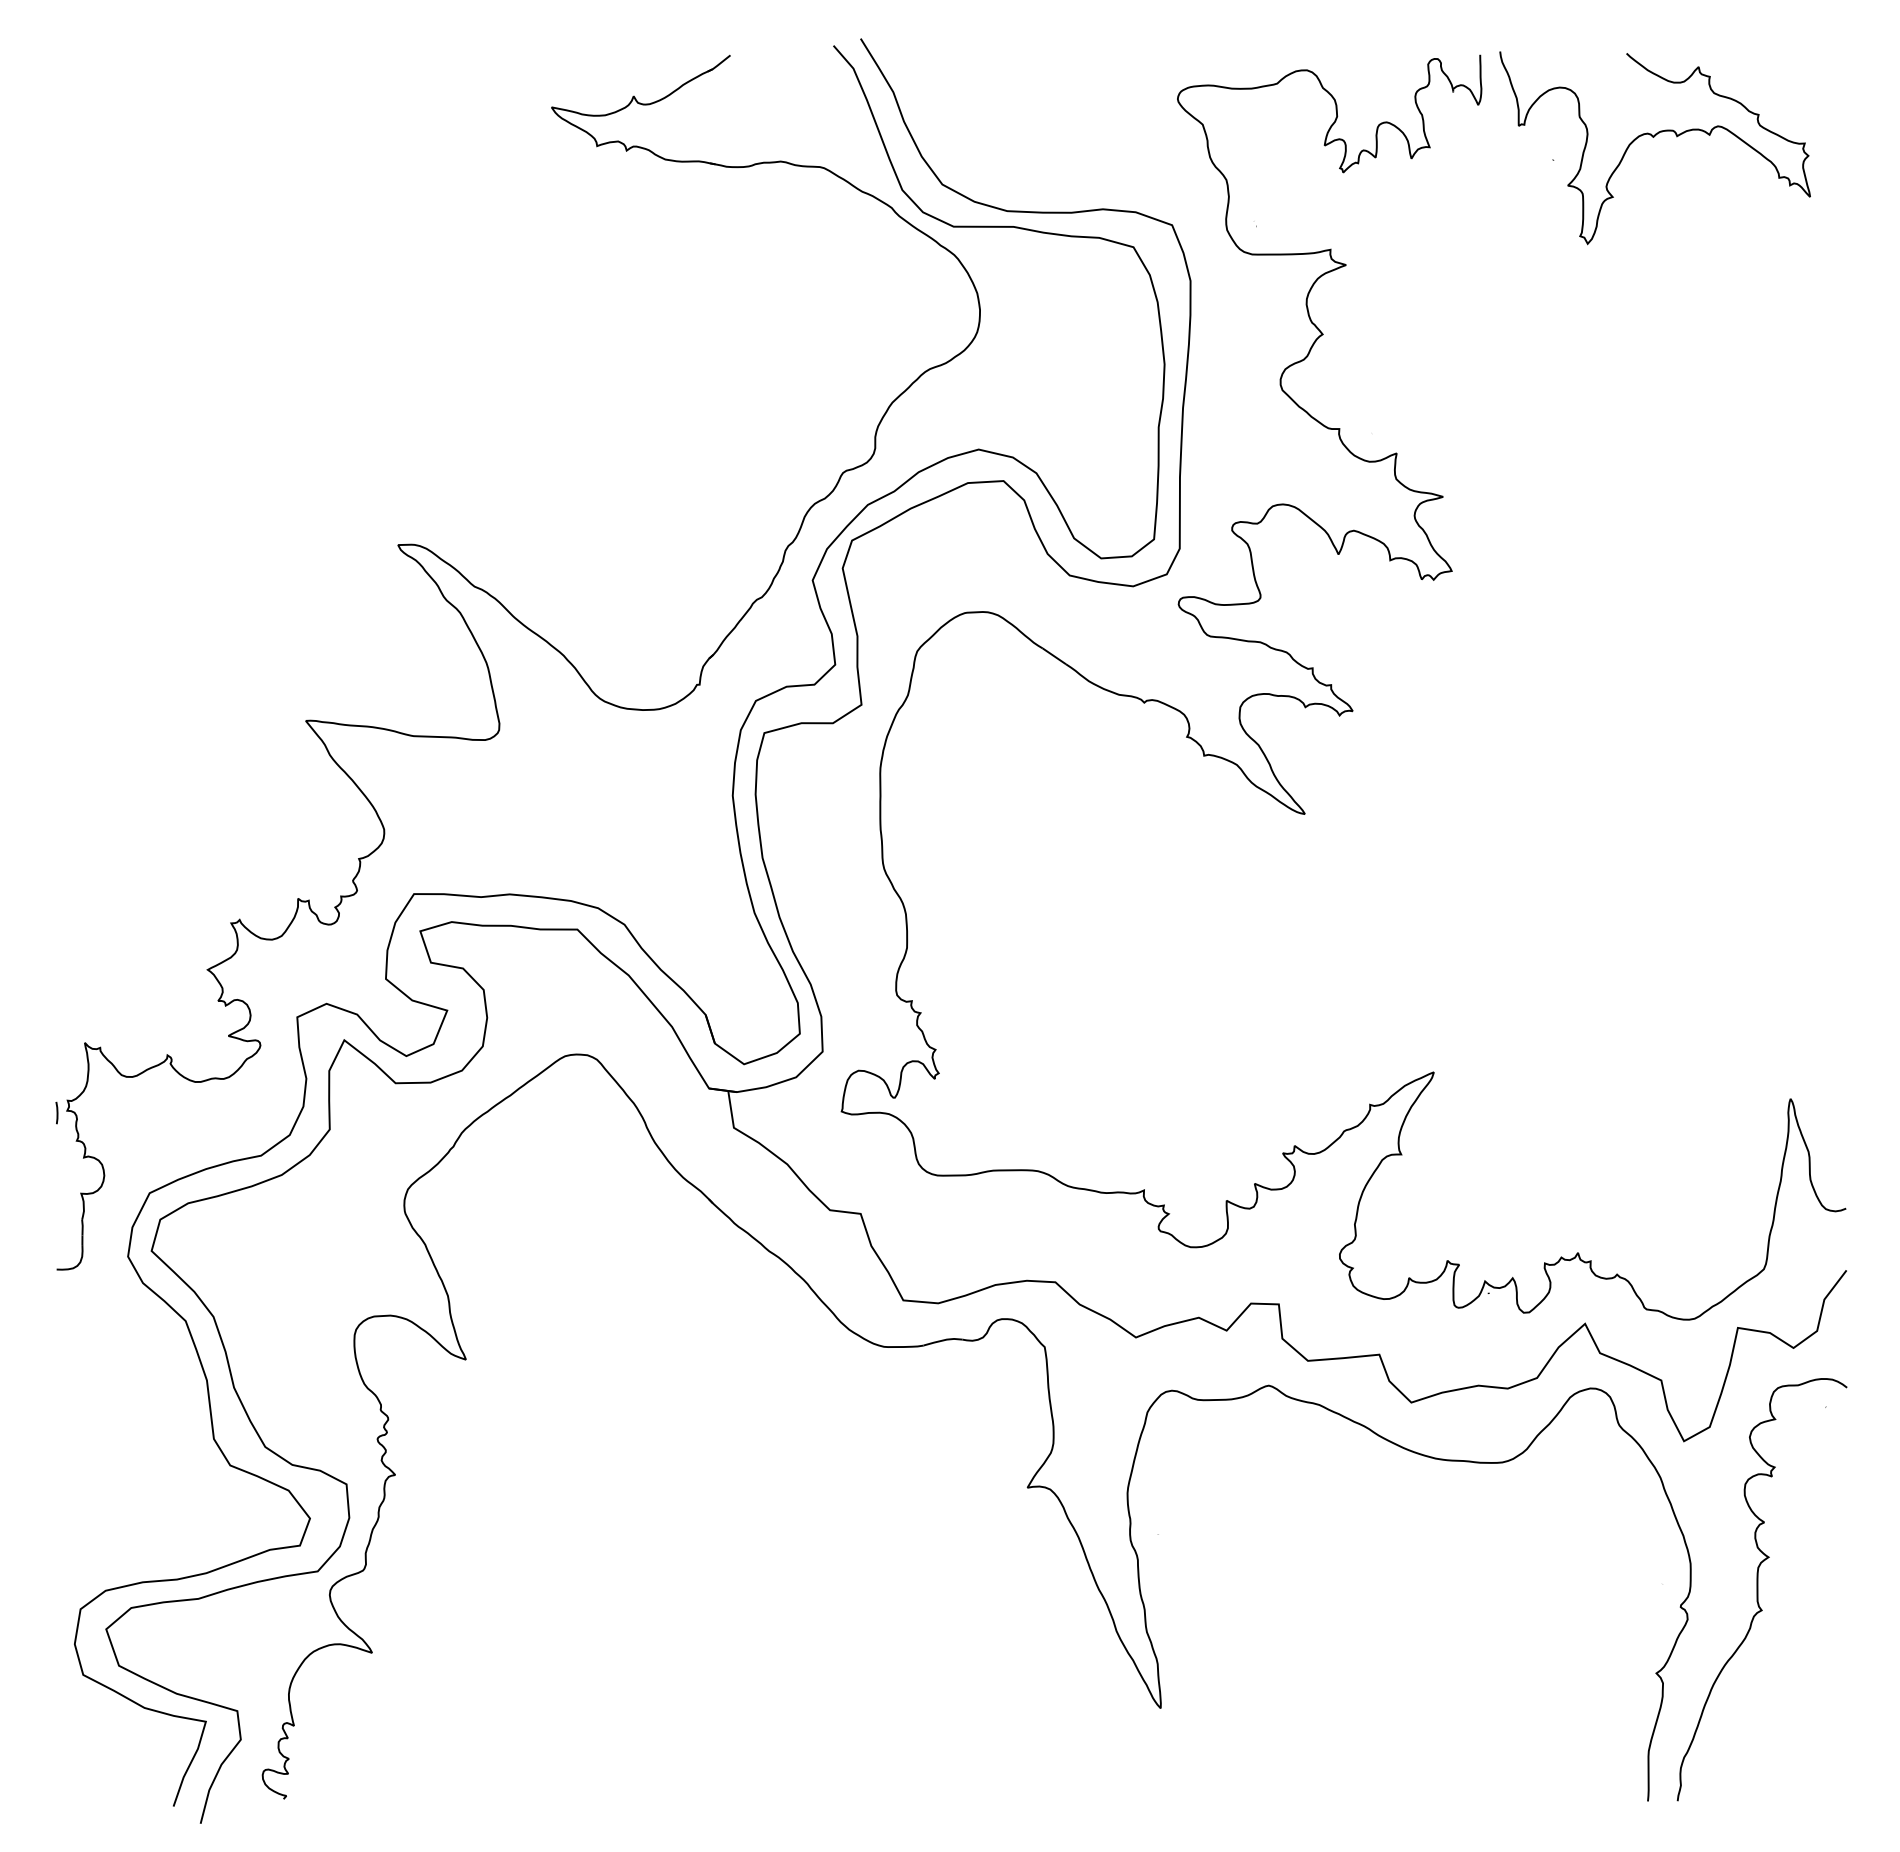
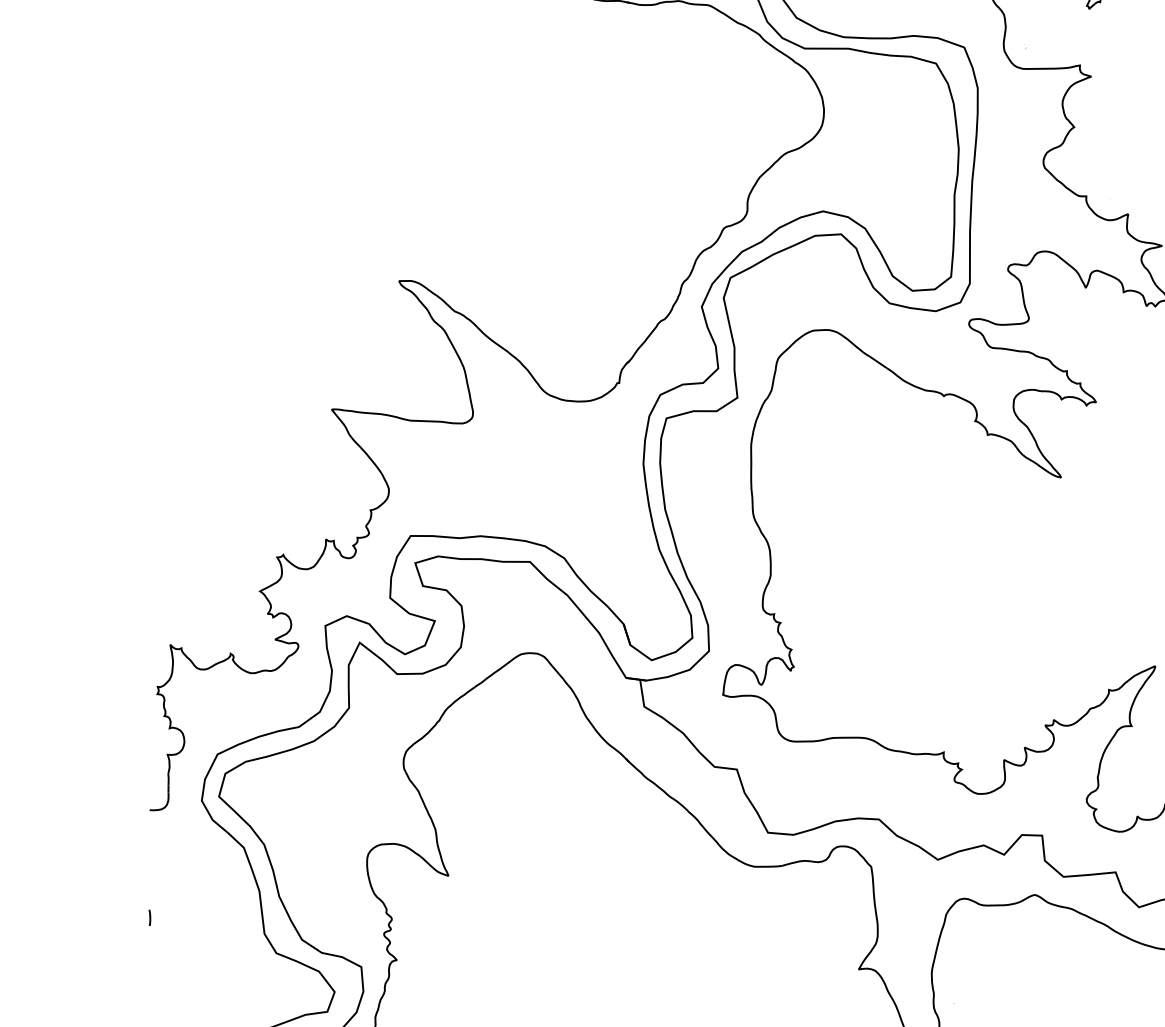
line: (56, 1112) -> (149, 917), moved

